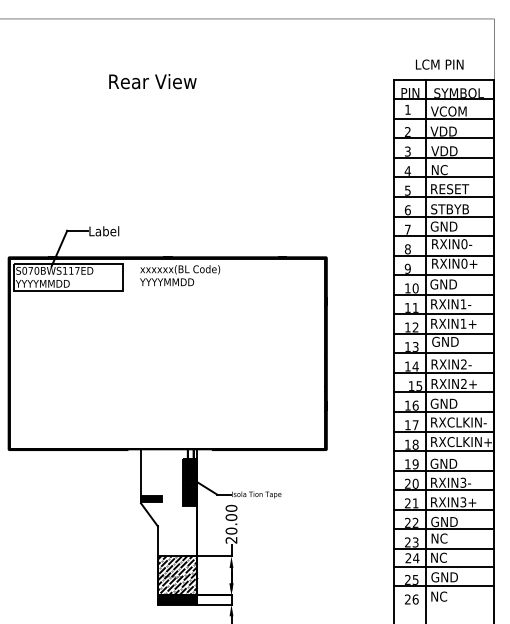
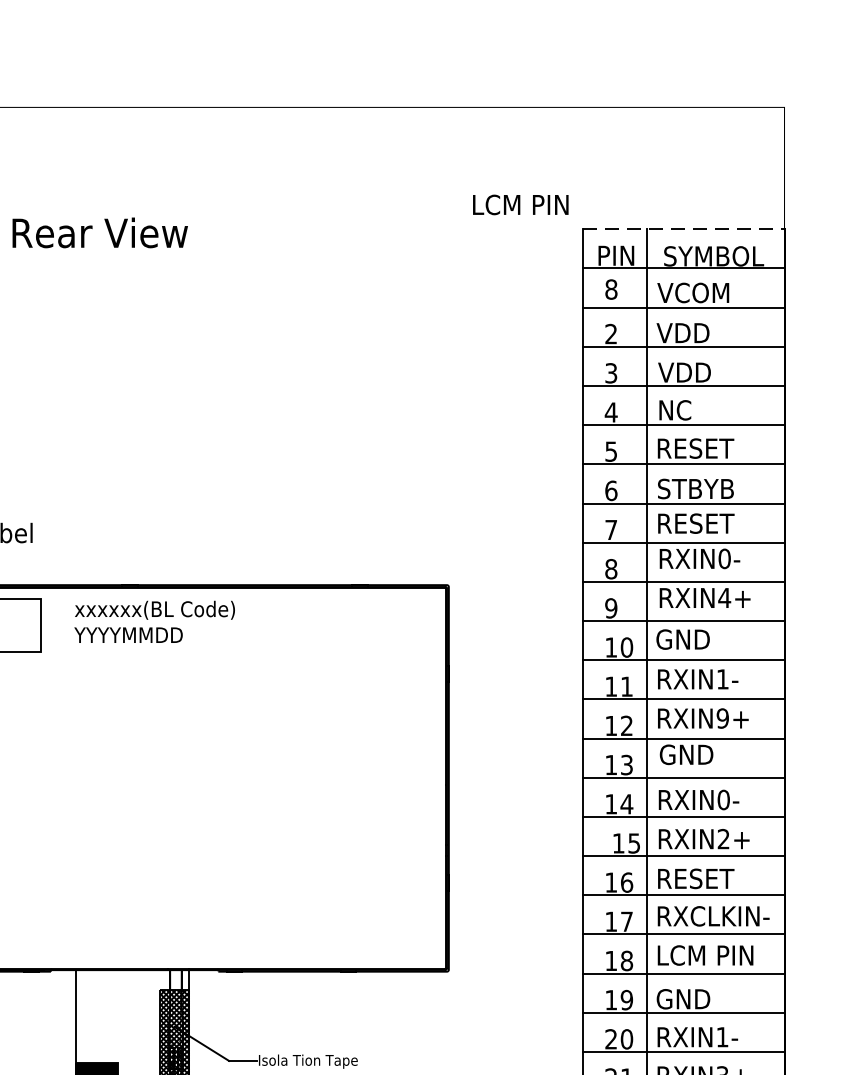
text: (439, 64) -> (520, 204), moved
line: (444, 79) -> (684, 228), solid -> dashed
text: (407, 109) -> (610, 288), 1 -> 8
text: (449, 226) -> (694, 523), GND -> RESET
text: (464, 263) -> (724, 597), RXIN0+ -> RXIN4+
text: (463, 323) -> (722, 717), RXIN1+ -> RXIN9+
text: (463, 364) -> (722, 800), RXIN2- -> RXIN0-
text: (449, 403) -> (694, 878), GND -> RESET
text: (461, 442) -> (718, 956), RXCLKIN+ -> LCM PIN
text: (463, 482) -> (722, 1036), RXIN3- -> RXIN1-

